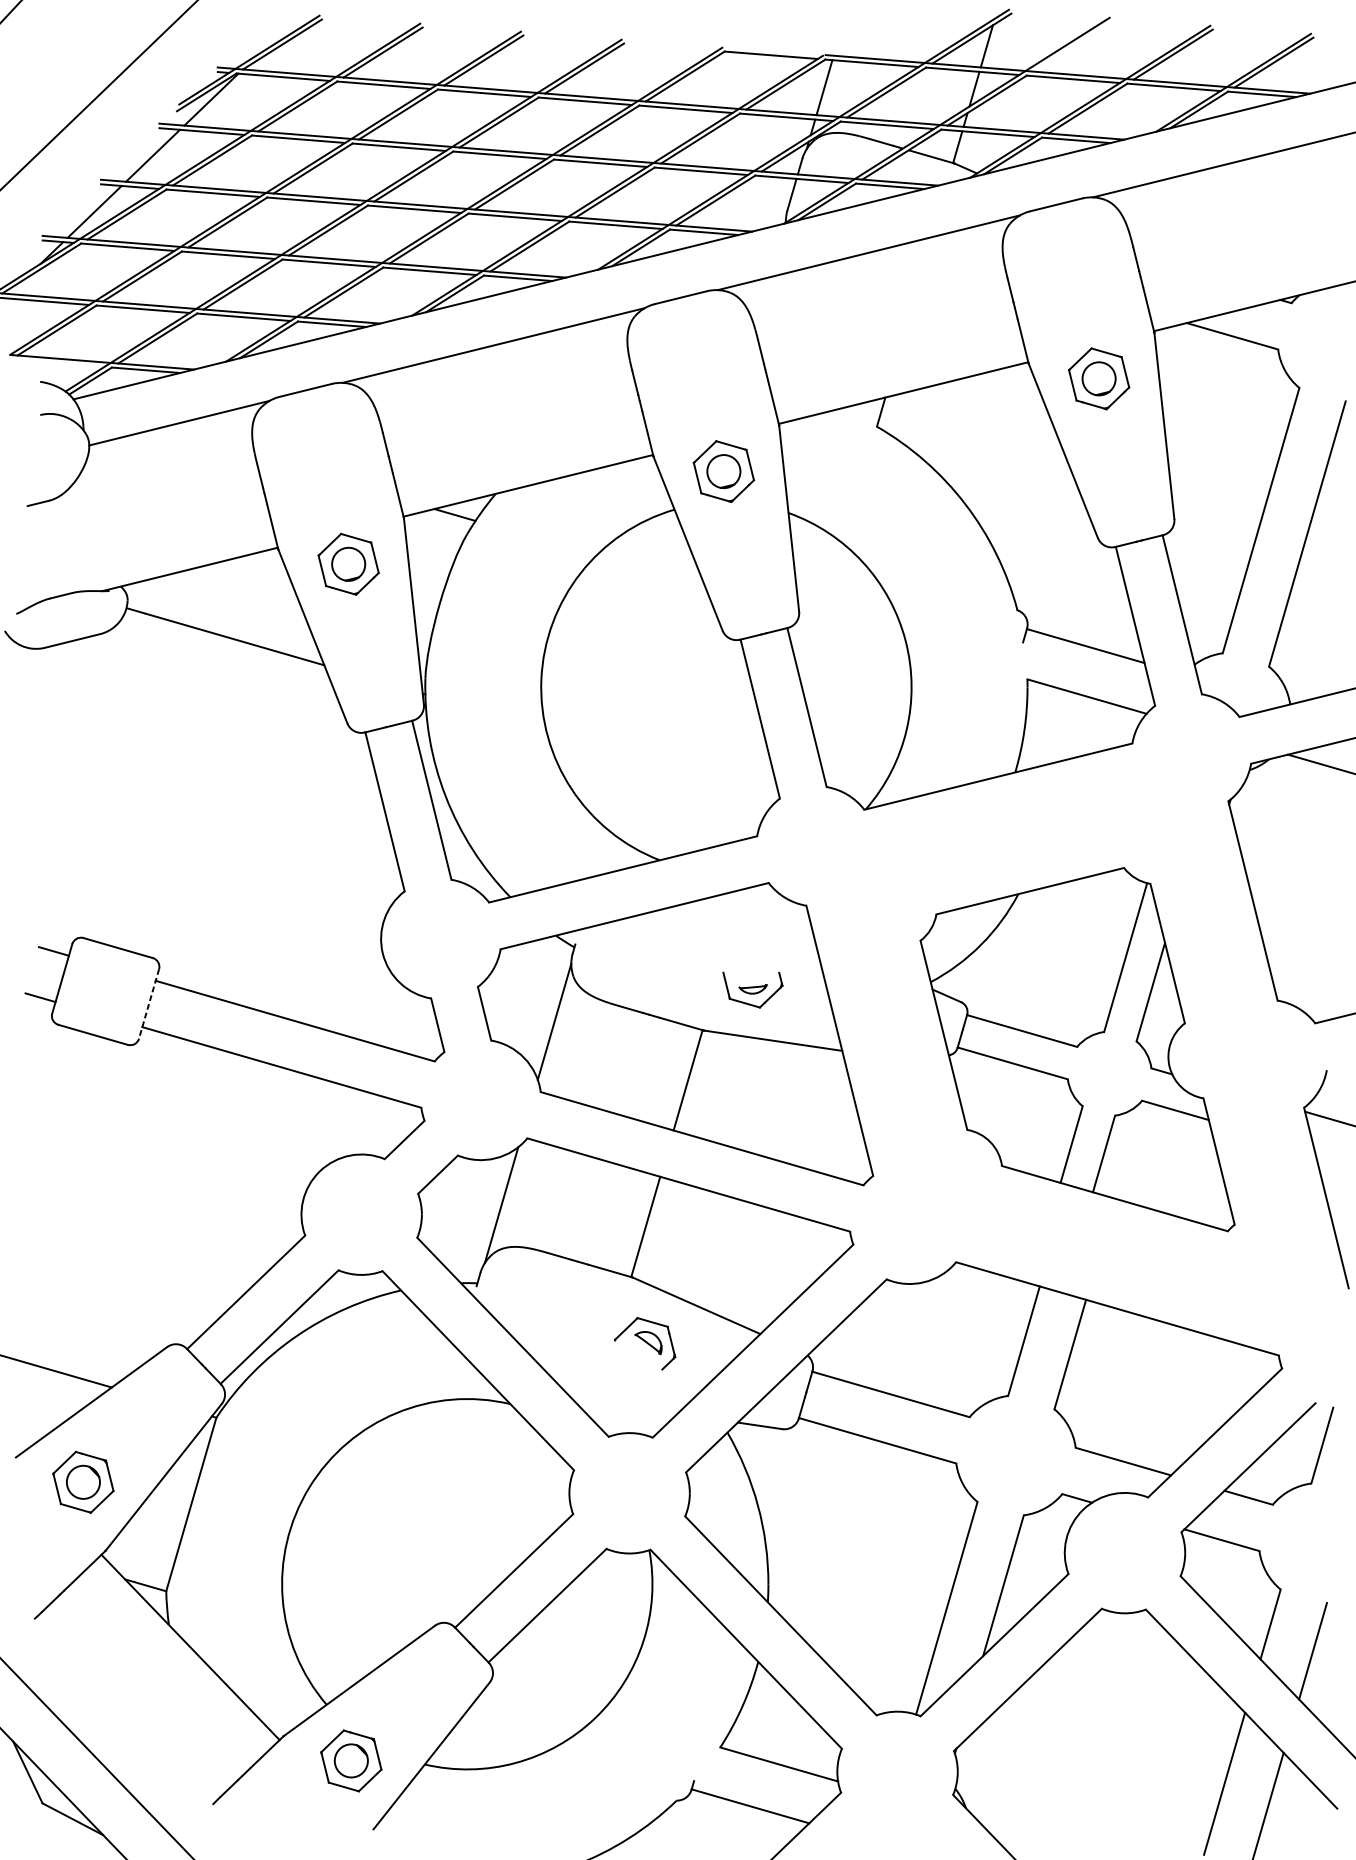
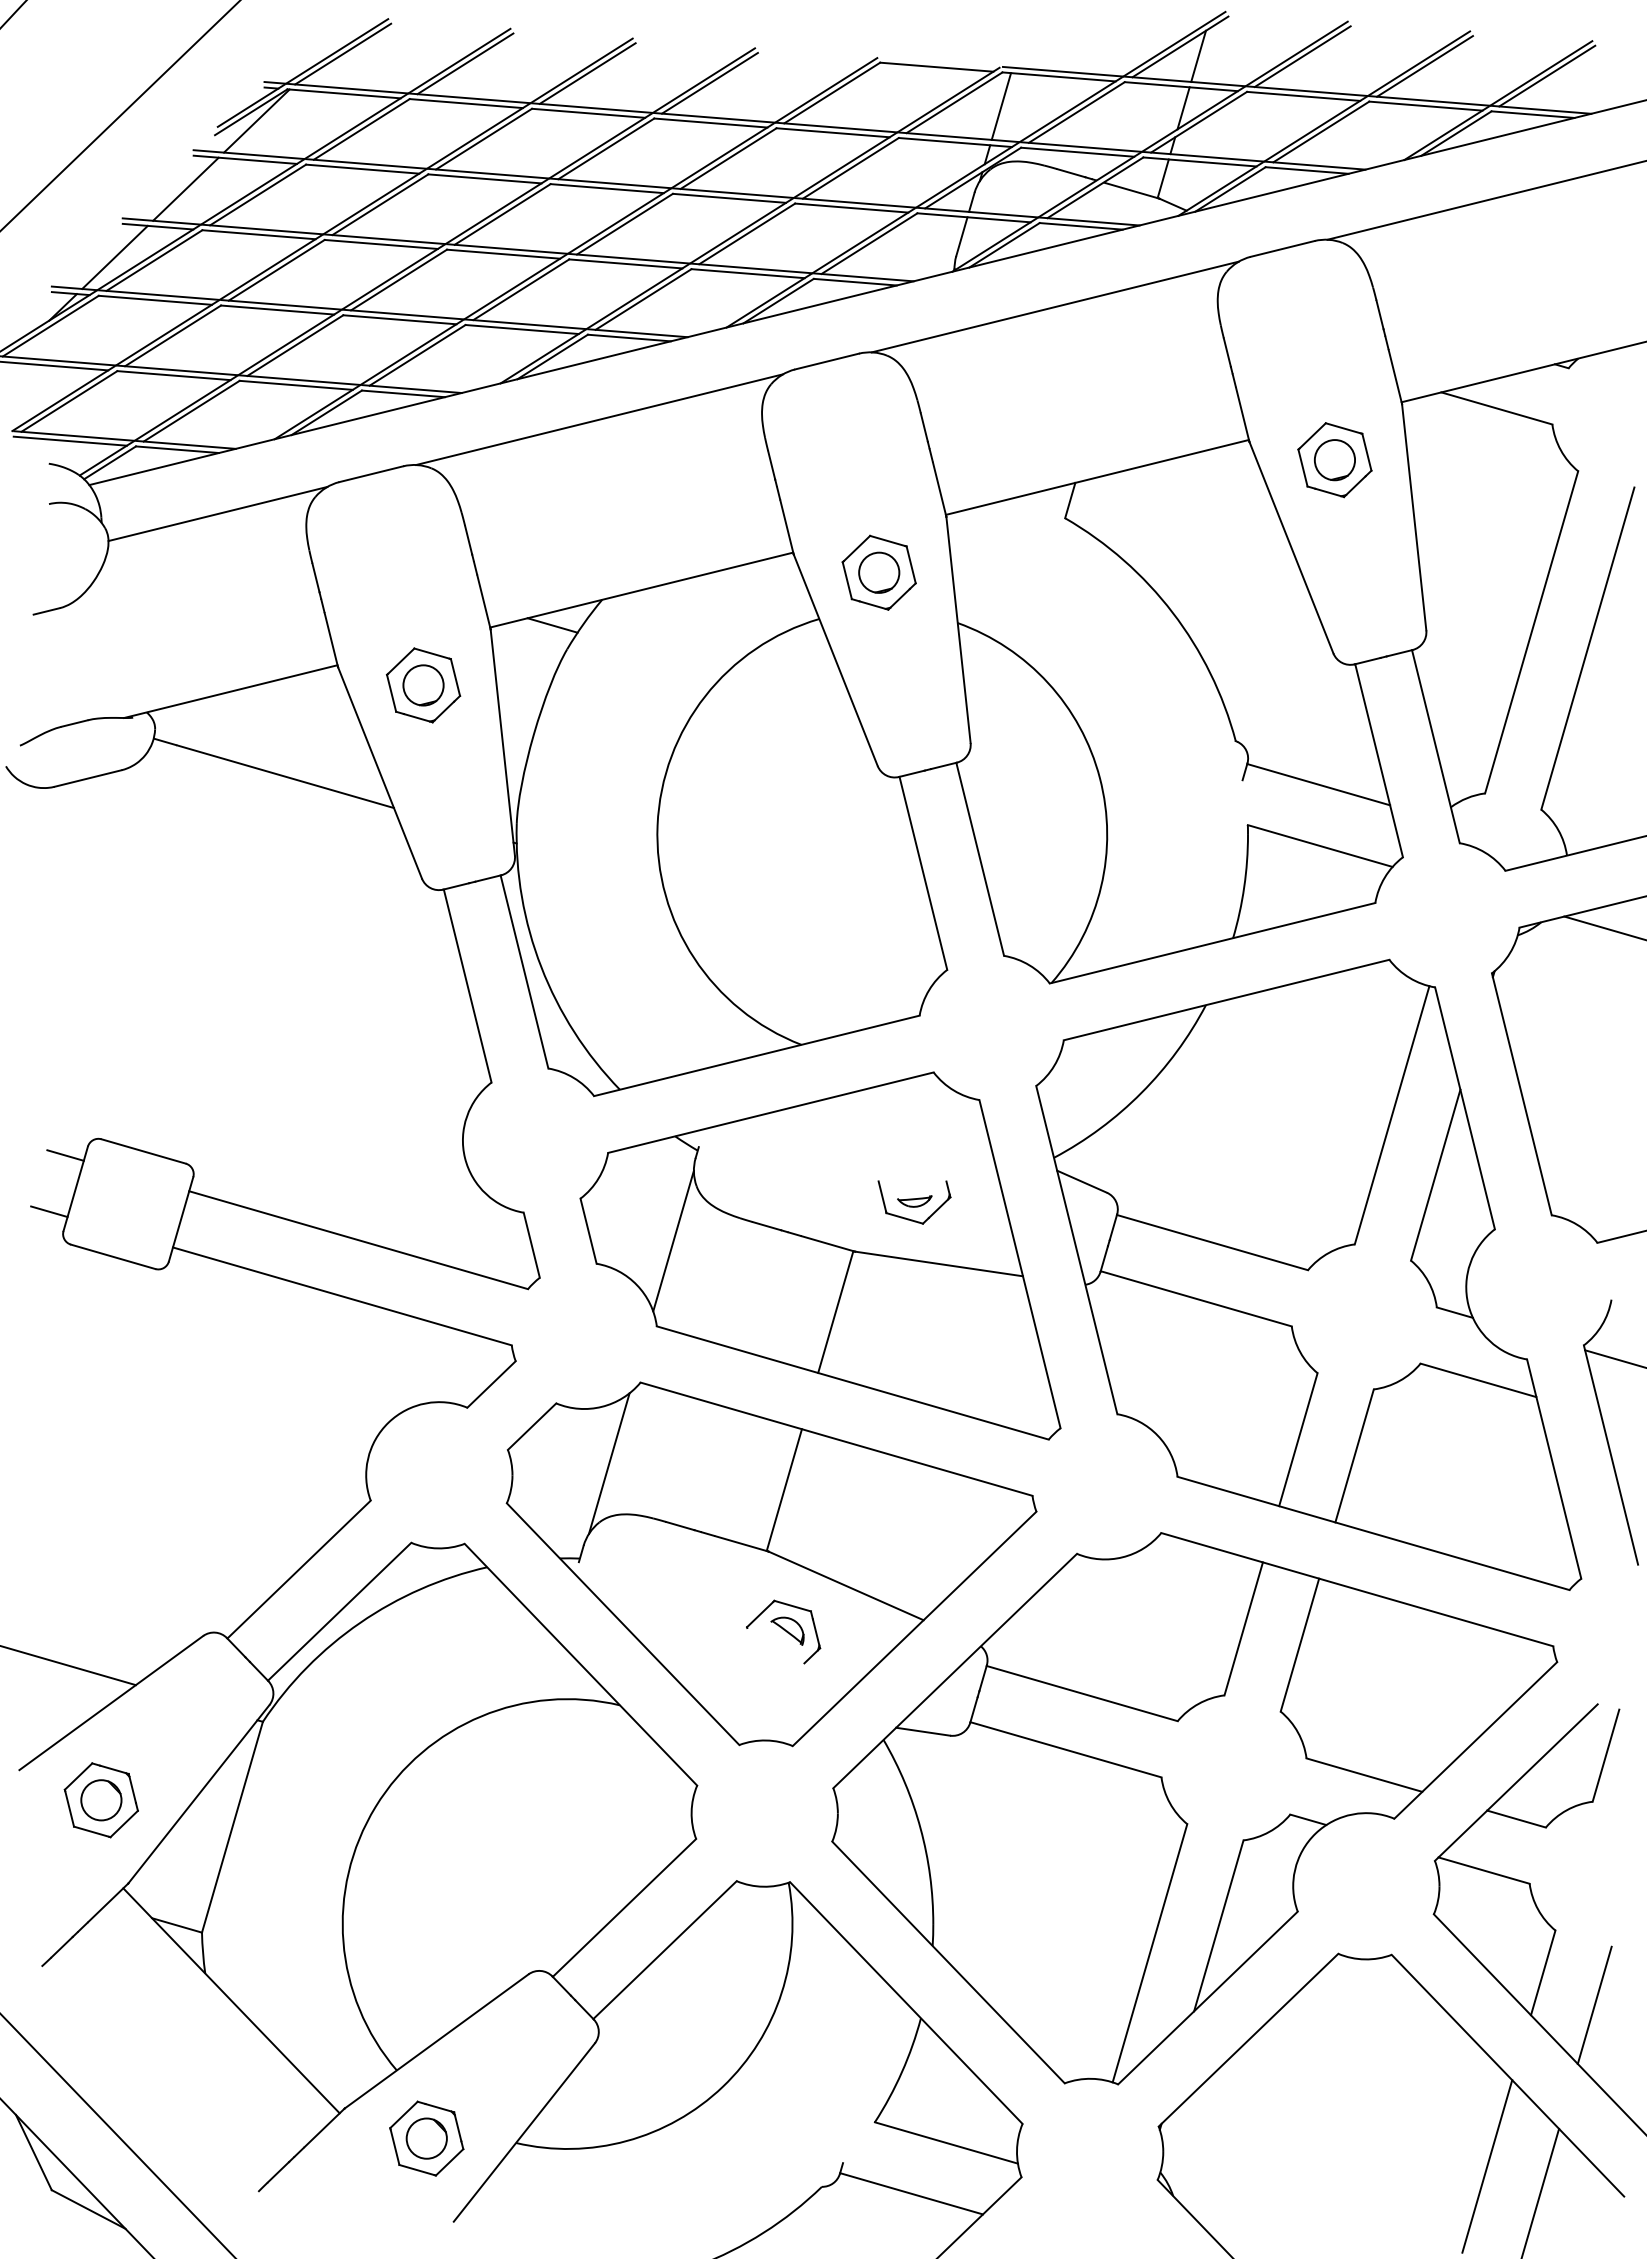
line: (1072, 46) -> (1302, 56), added
line: (57, 362) -> (69, 440), added
line: (149, 1004) -> (181, 1219), dashed -> solid
part: (1077, 1049) -> (1308, 1274), size x1.43

